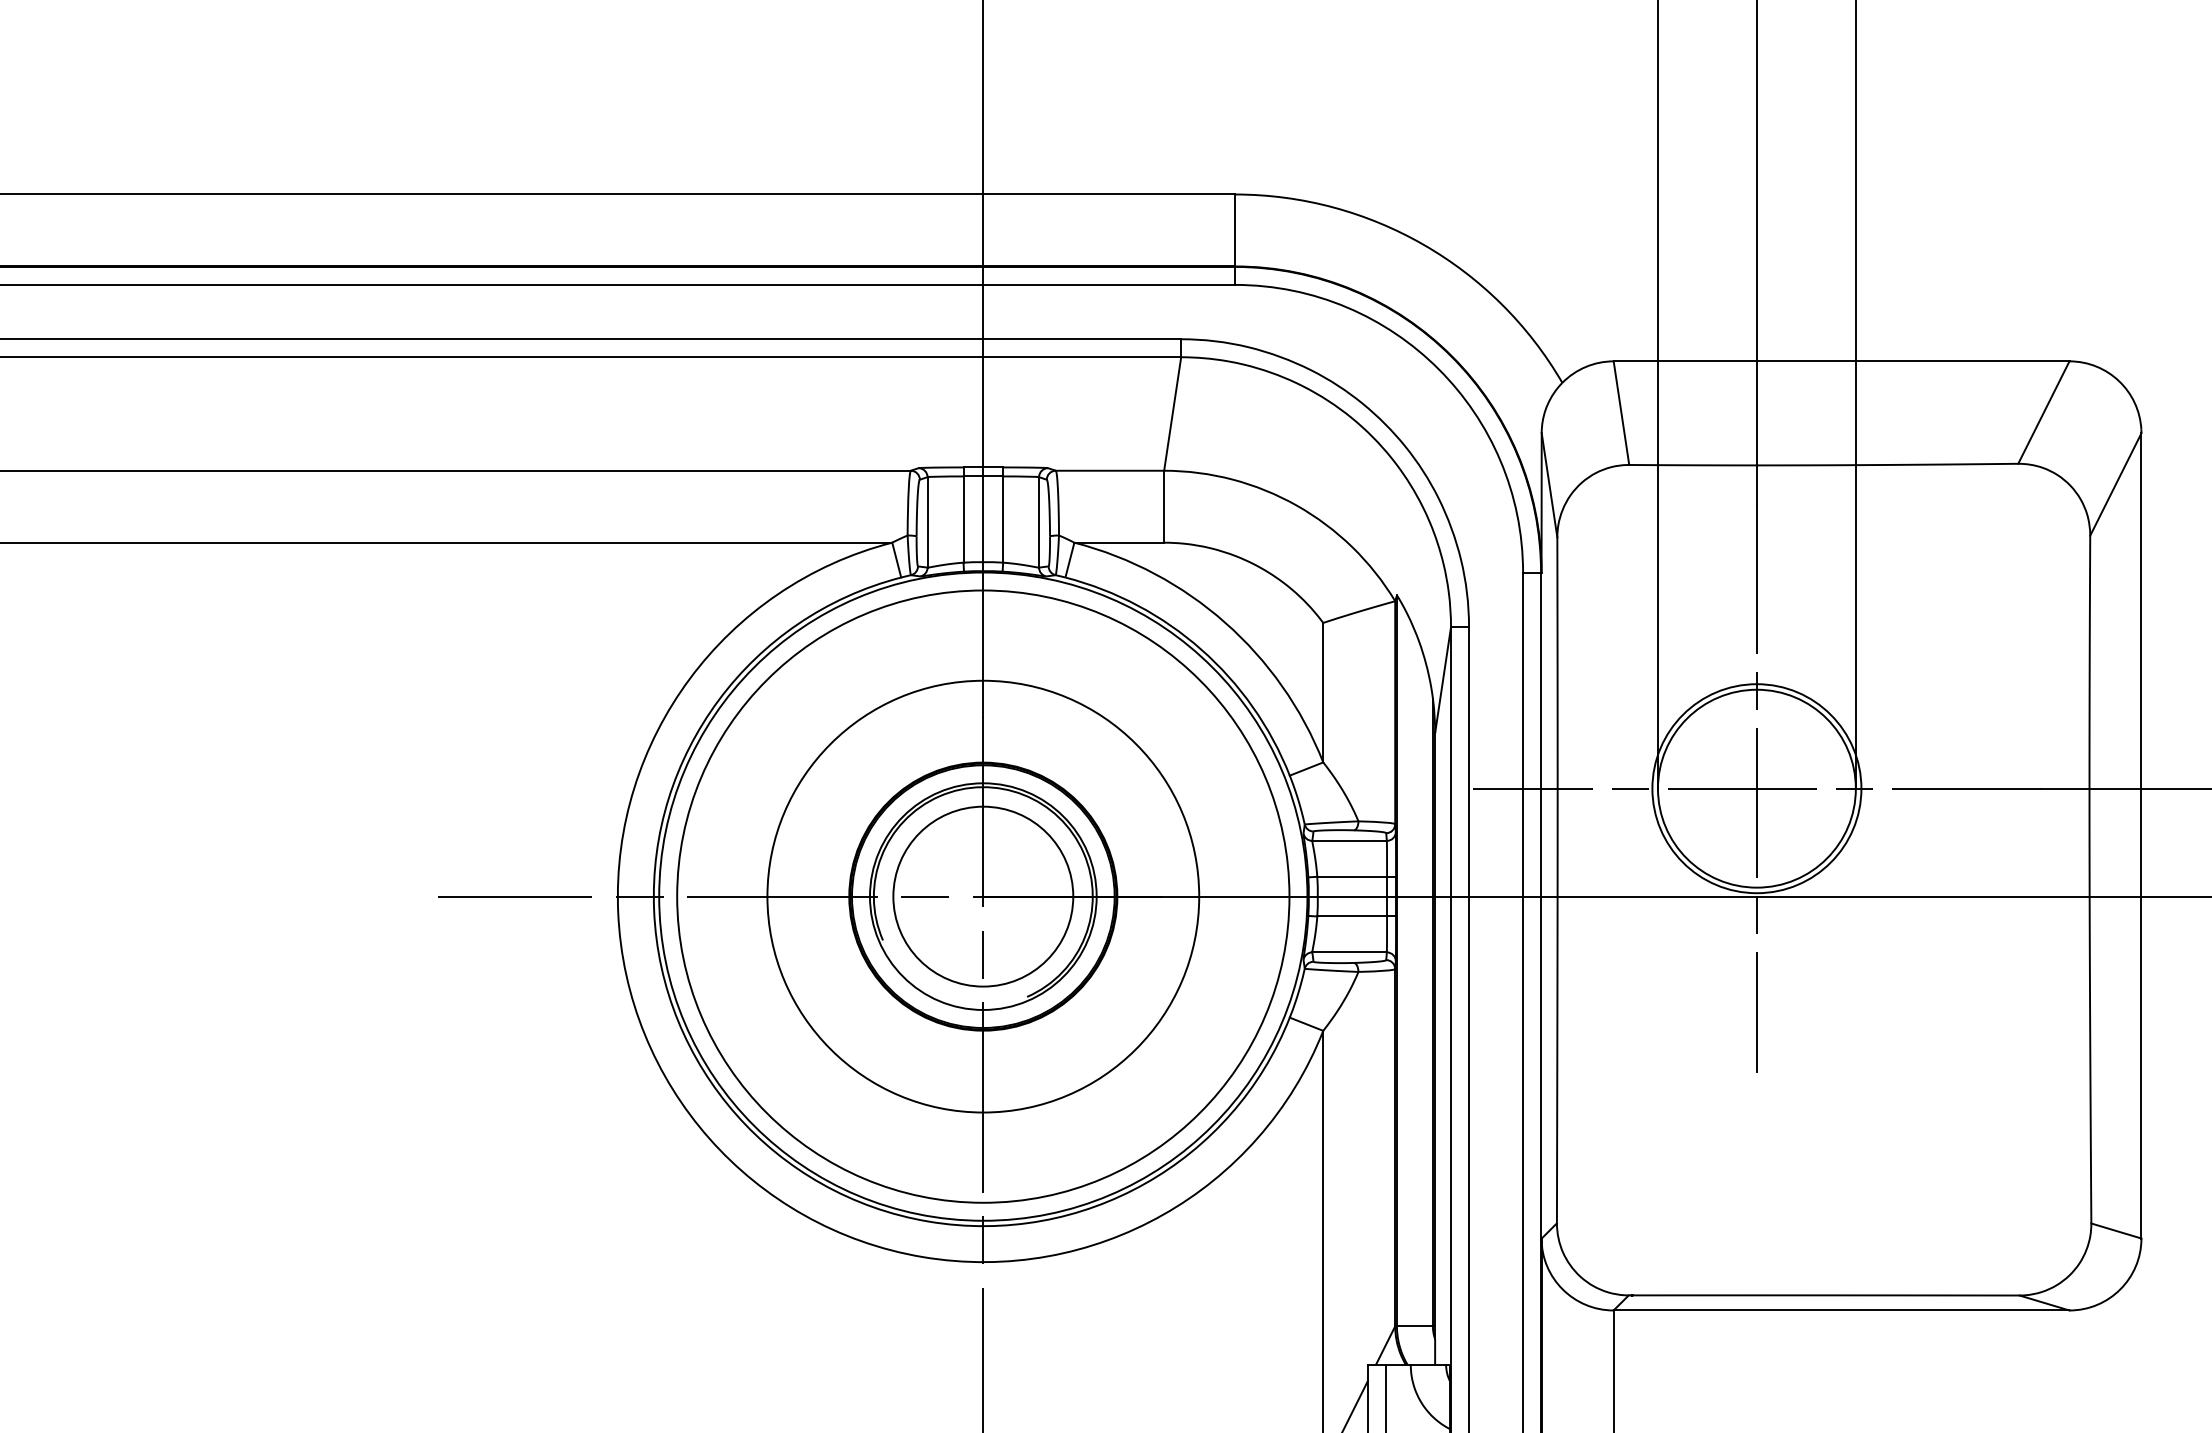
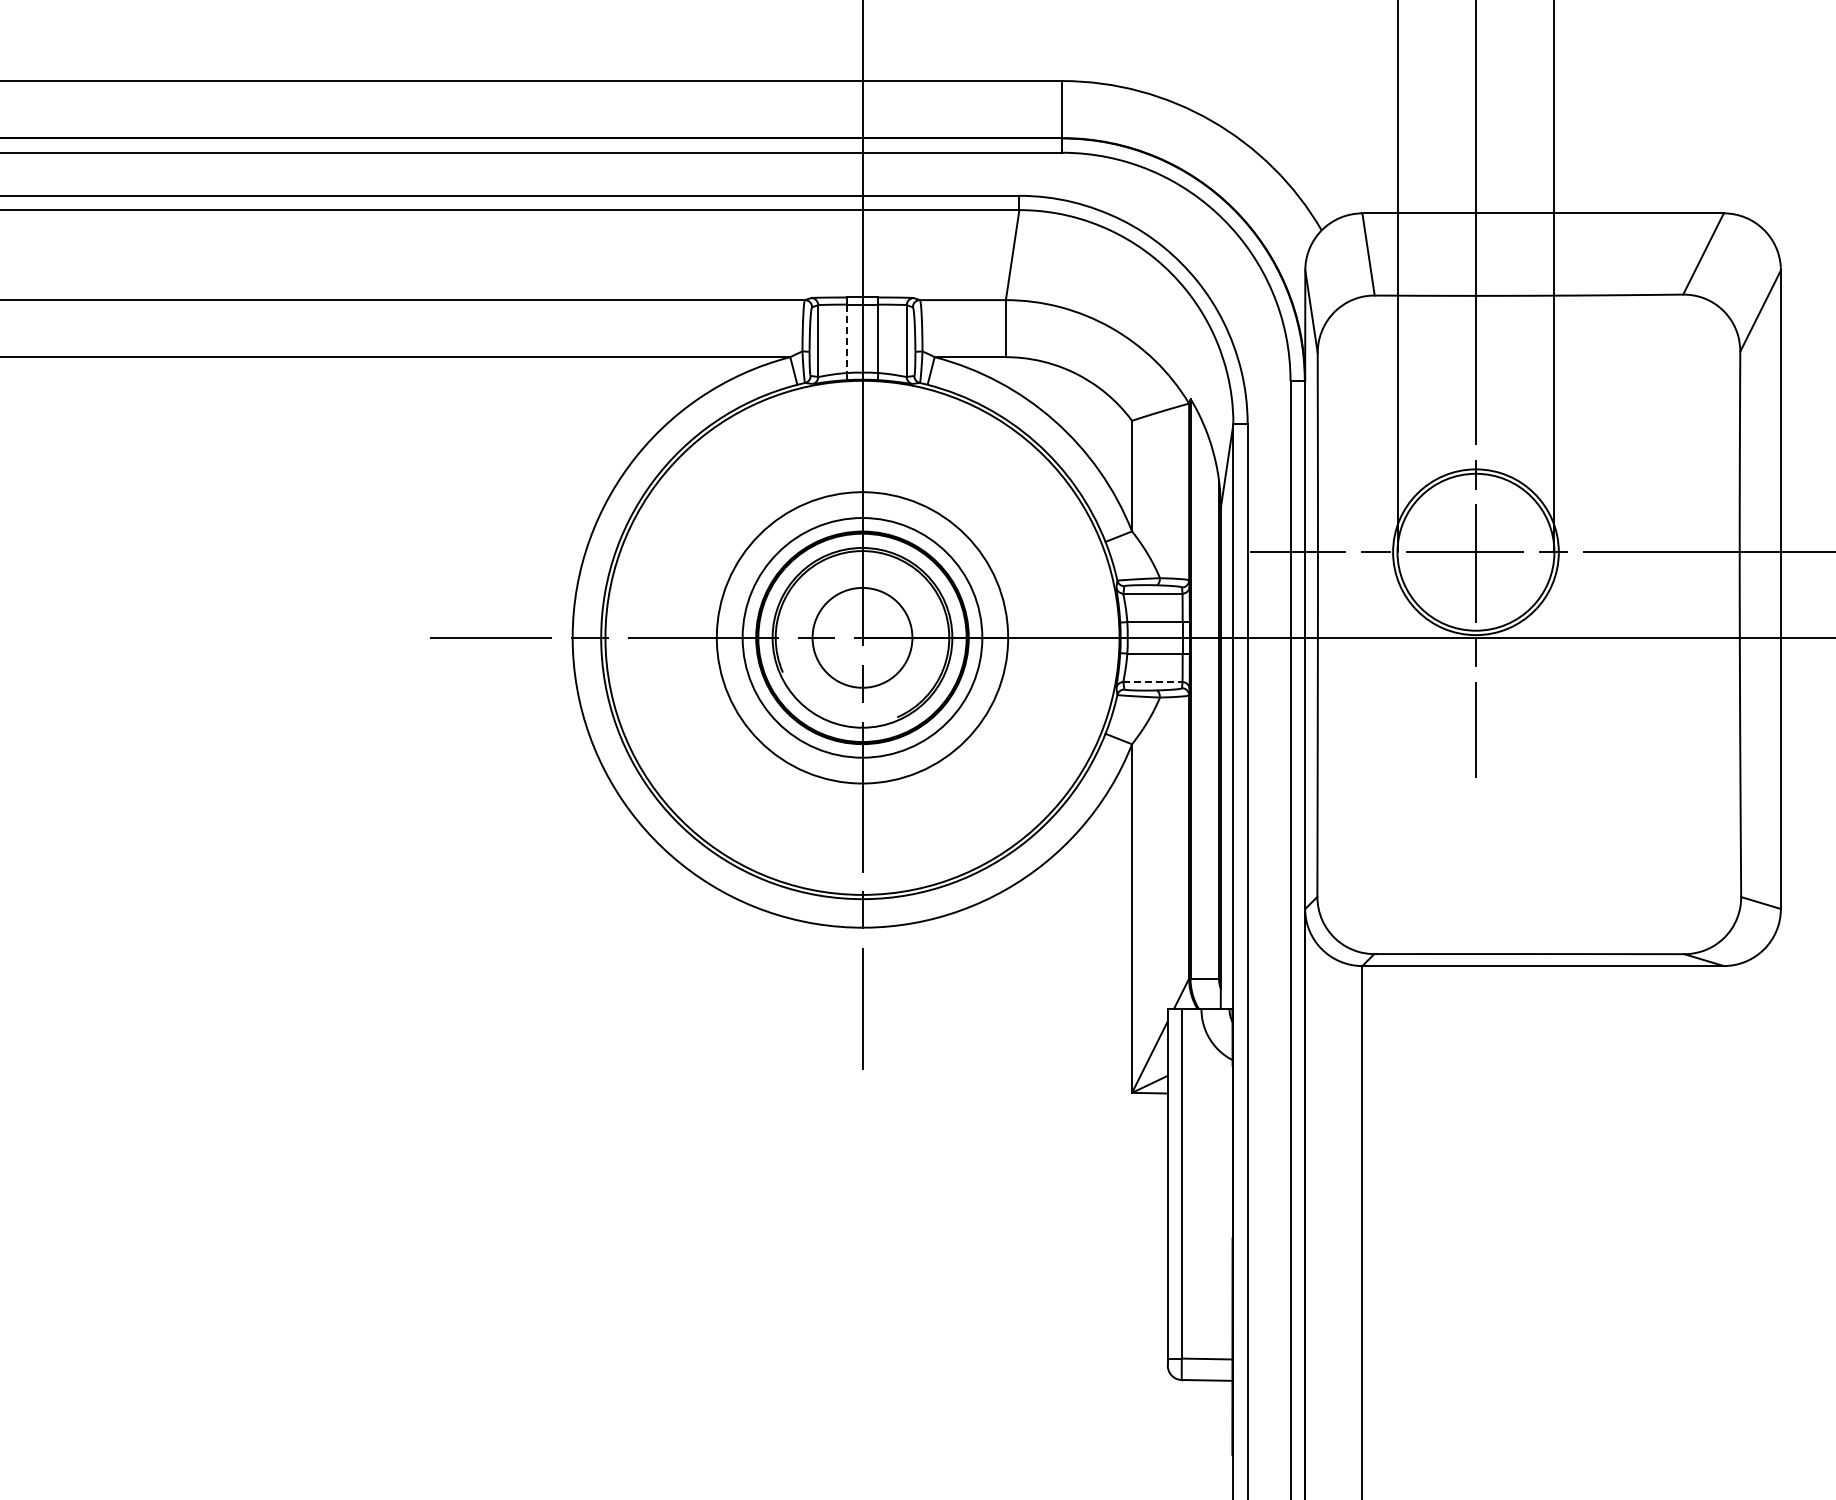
line: (963, 520) -> (846, 339), solid -> dashed
circle: (983, 896) -> (862, 637), size x0.6
circle: (983, 896) -> (862, 637), size x0.7
circle: (983, 896) -> (862, 637), size x0.7
line: (1349, 952) -> (1152, 682), solid -> dashed

